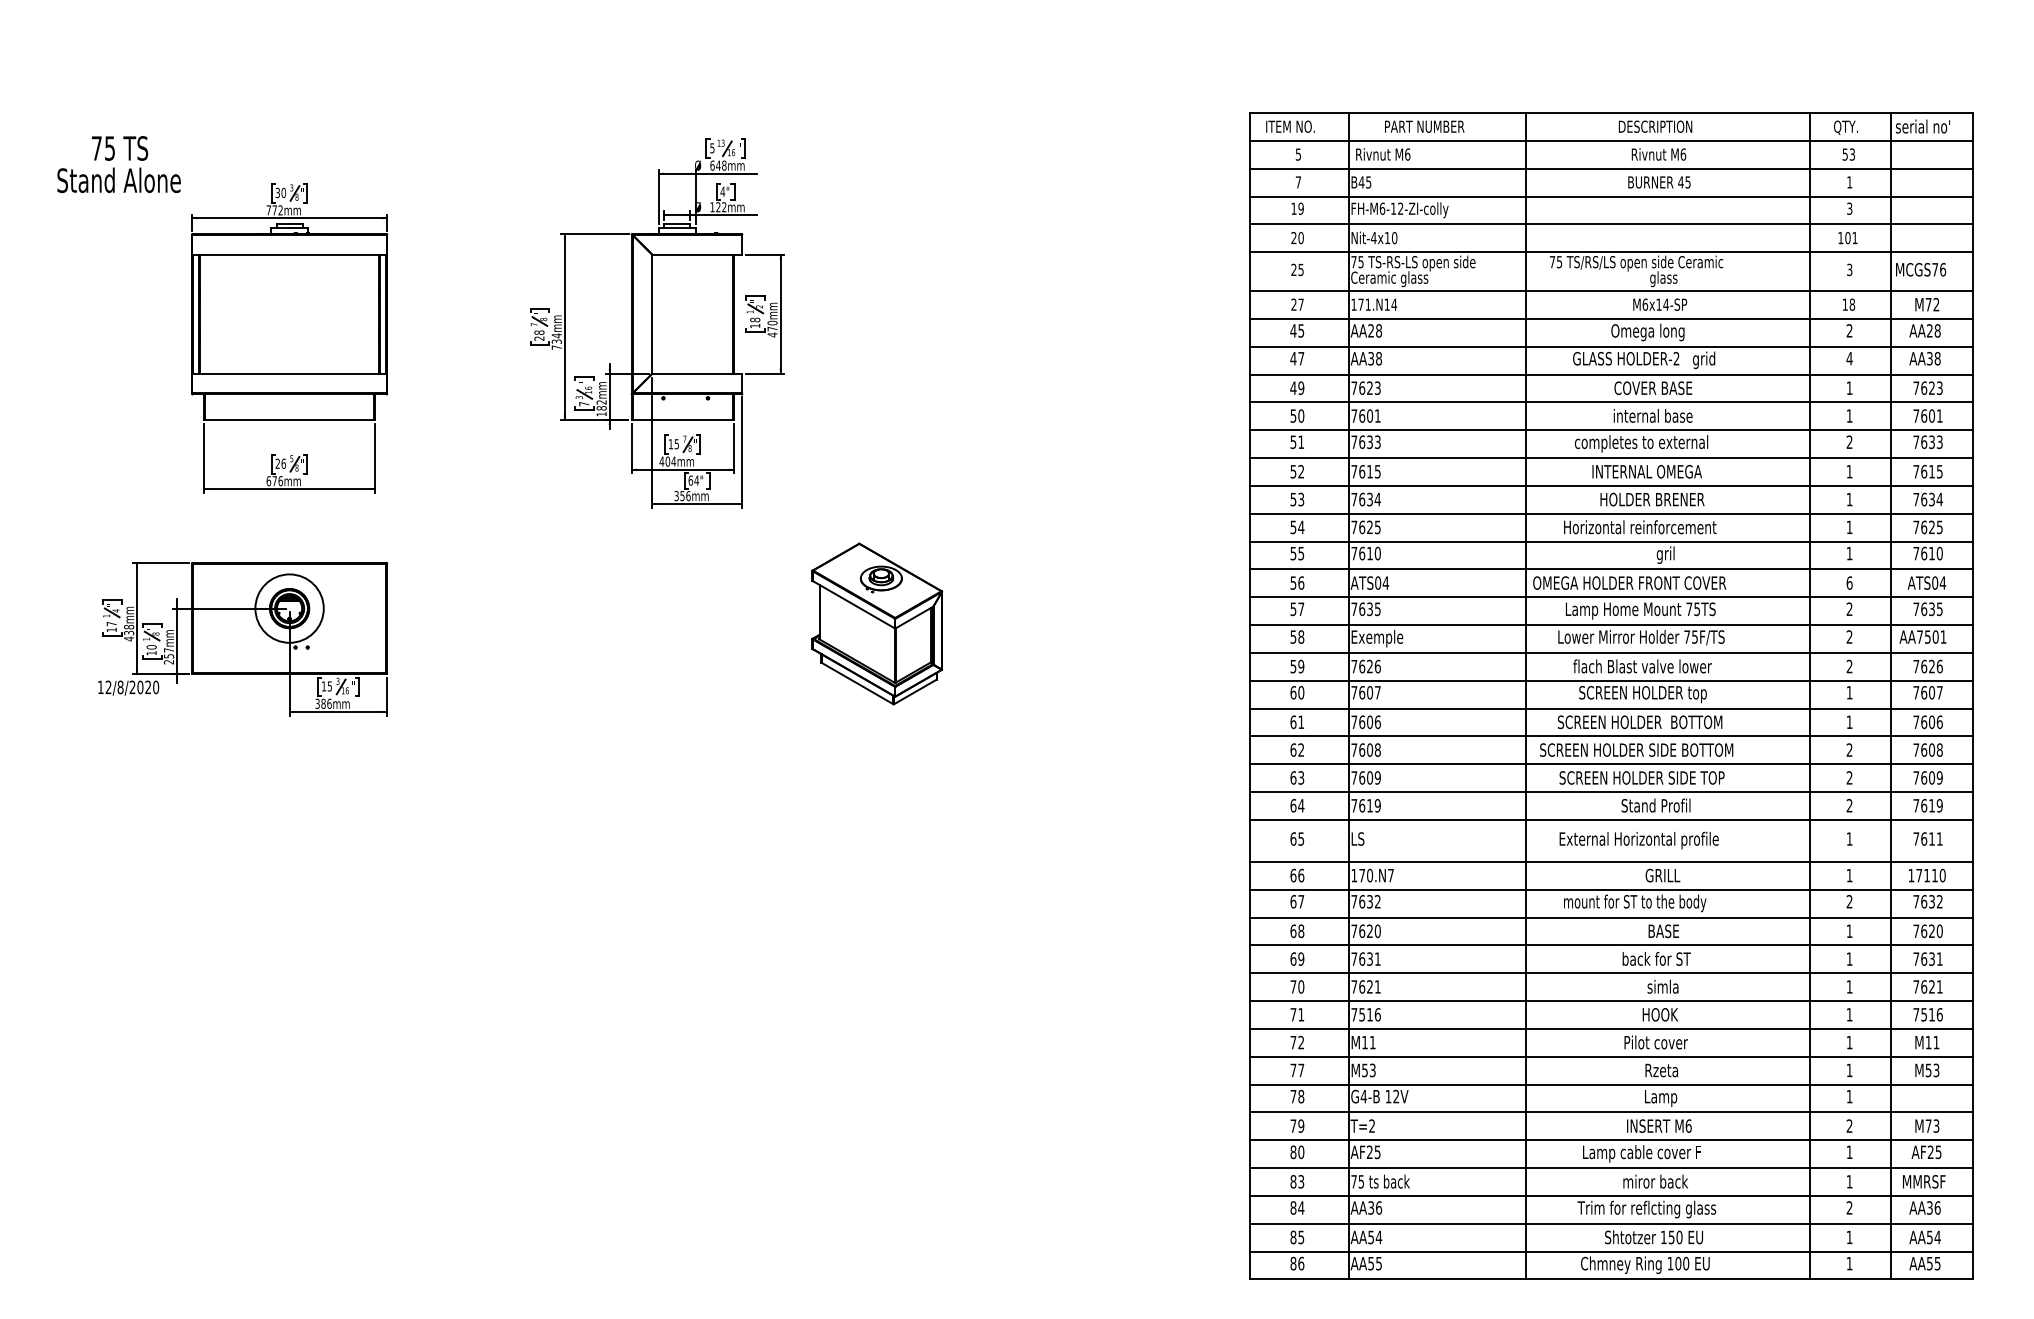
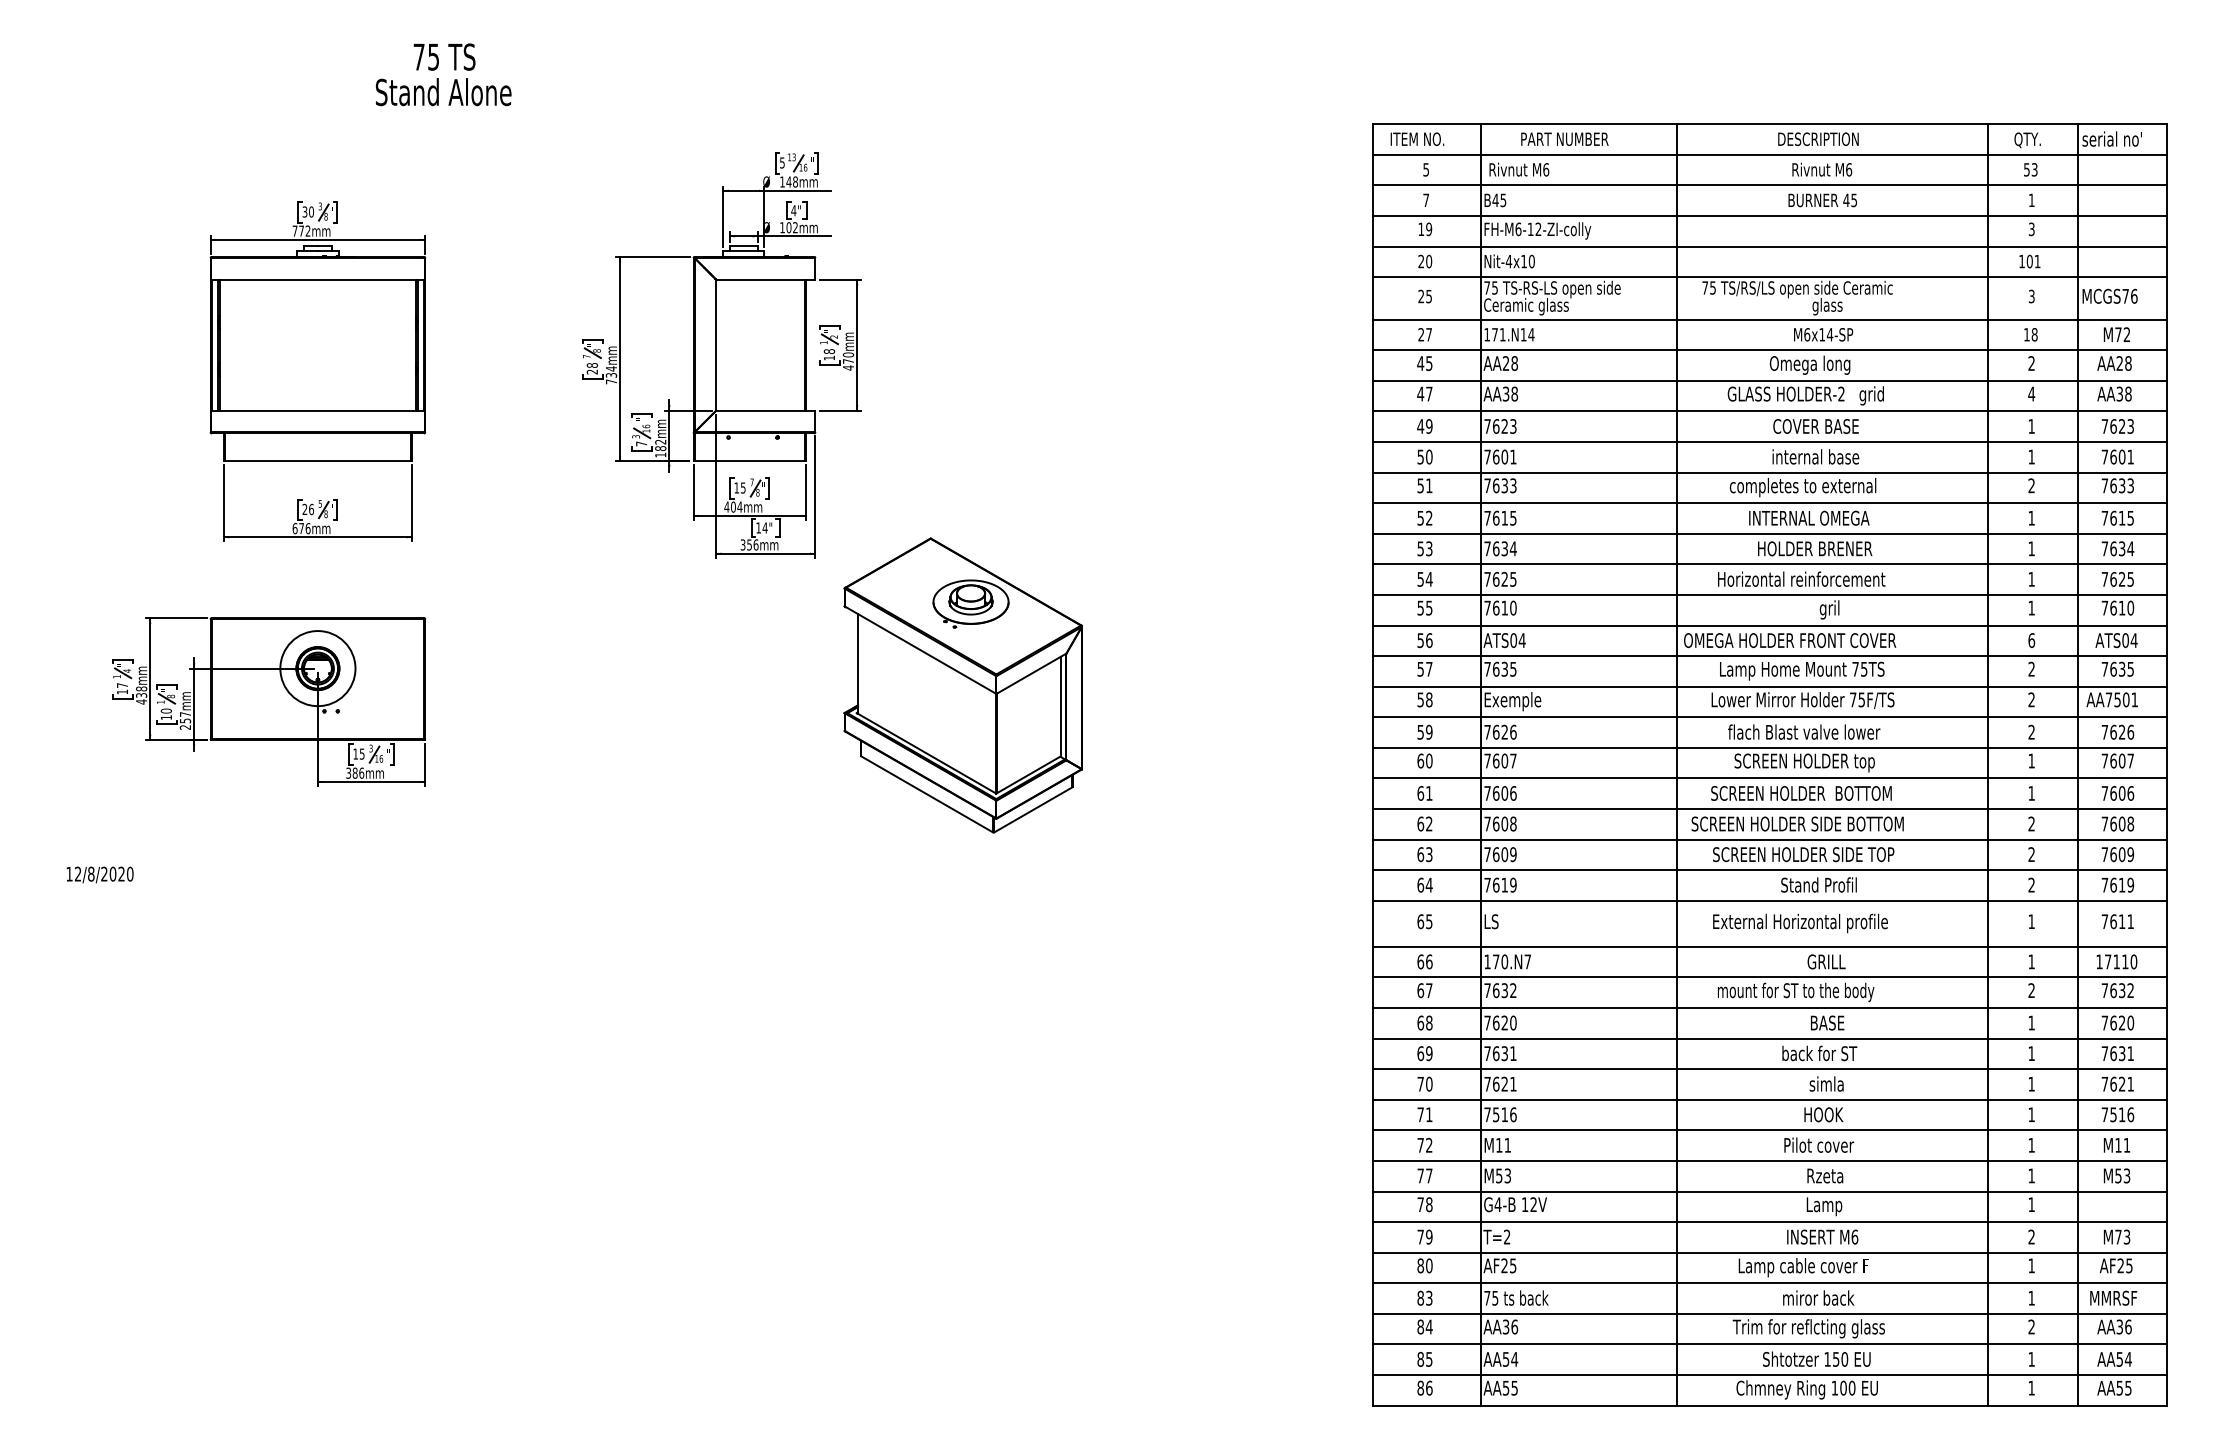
text: (118, 164) -> (443, 74), moved
text: (712, 165) -> (782, 181), 648mm -> 148mm
text: (717, 207) -> (788, 227), 122mm -> 102mm
text: (690, 480) -> (758, 527), 64" -> 14"
part: (877, 623) -> (963, 685), size x1.67
text: (128, 687) -> (99, 874), moved

